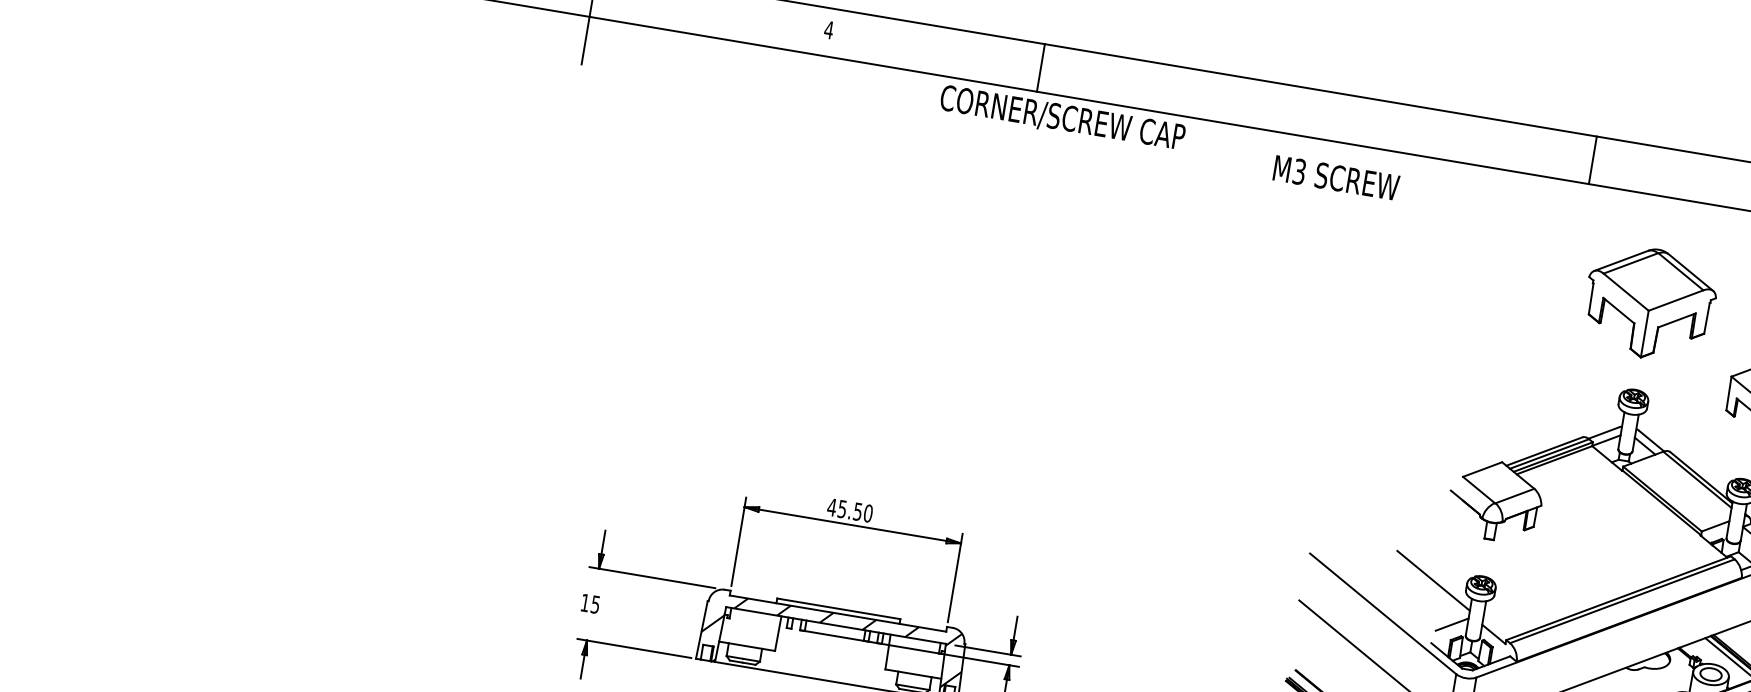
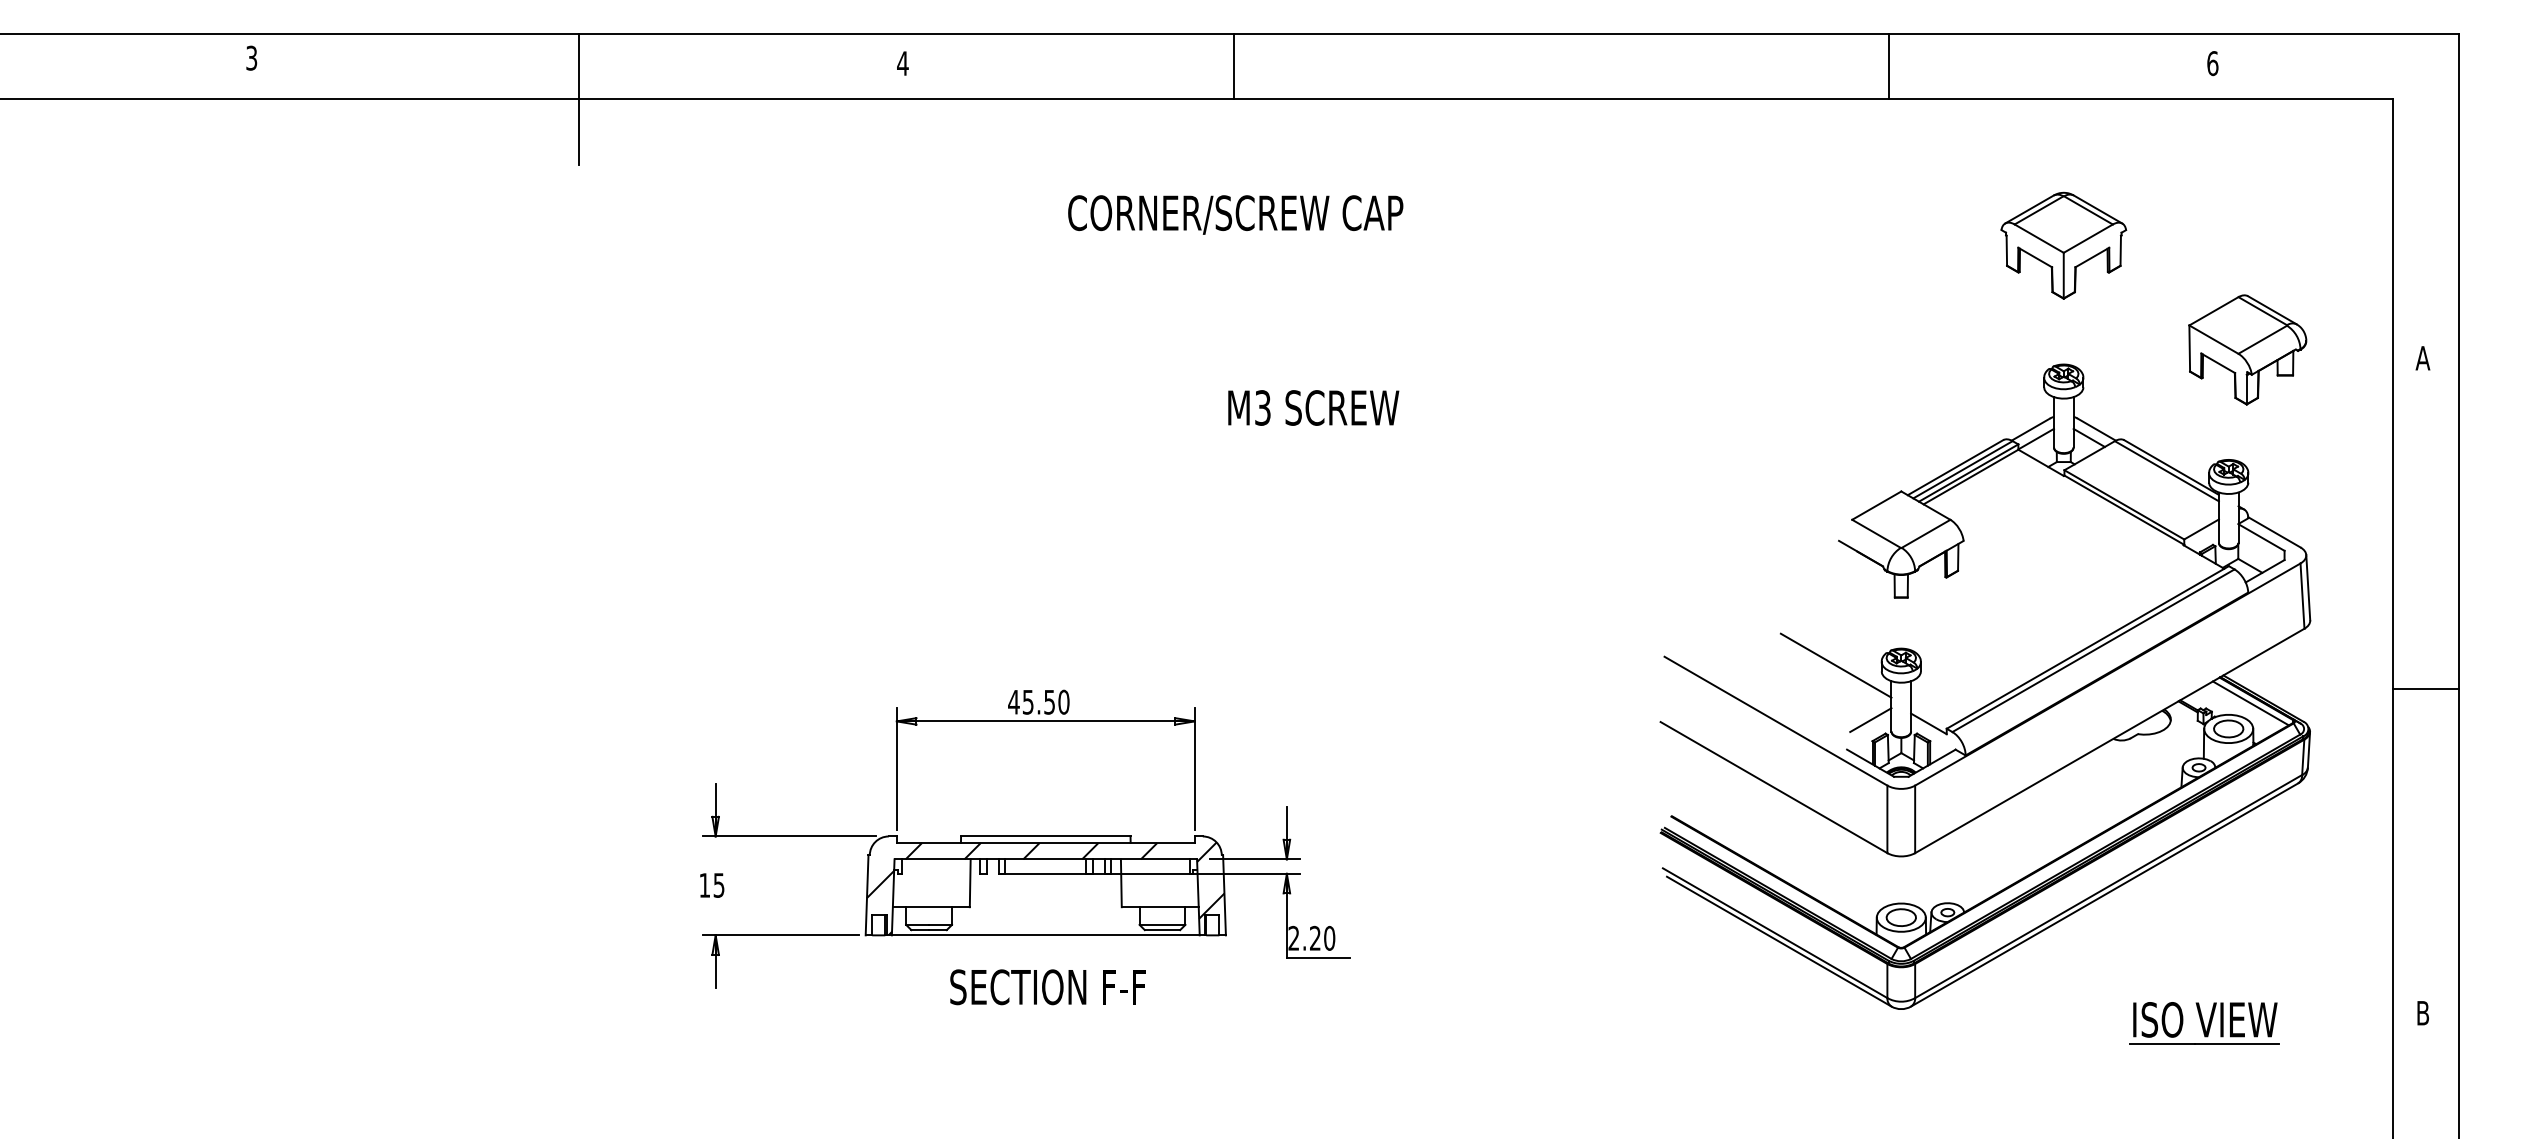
line: (1041, 67) -> (1234, 66), moved
text: (1062, 118) -> (1235, 214), moved
line: (1593, 160) -> (1889, 66), moved
text: (1336, 177) -> (1313, 407), moved
part: (1649, 303) -> (2063, 245), size x0.71

